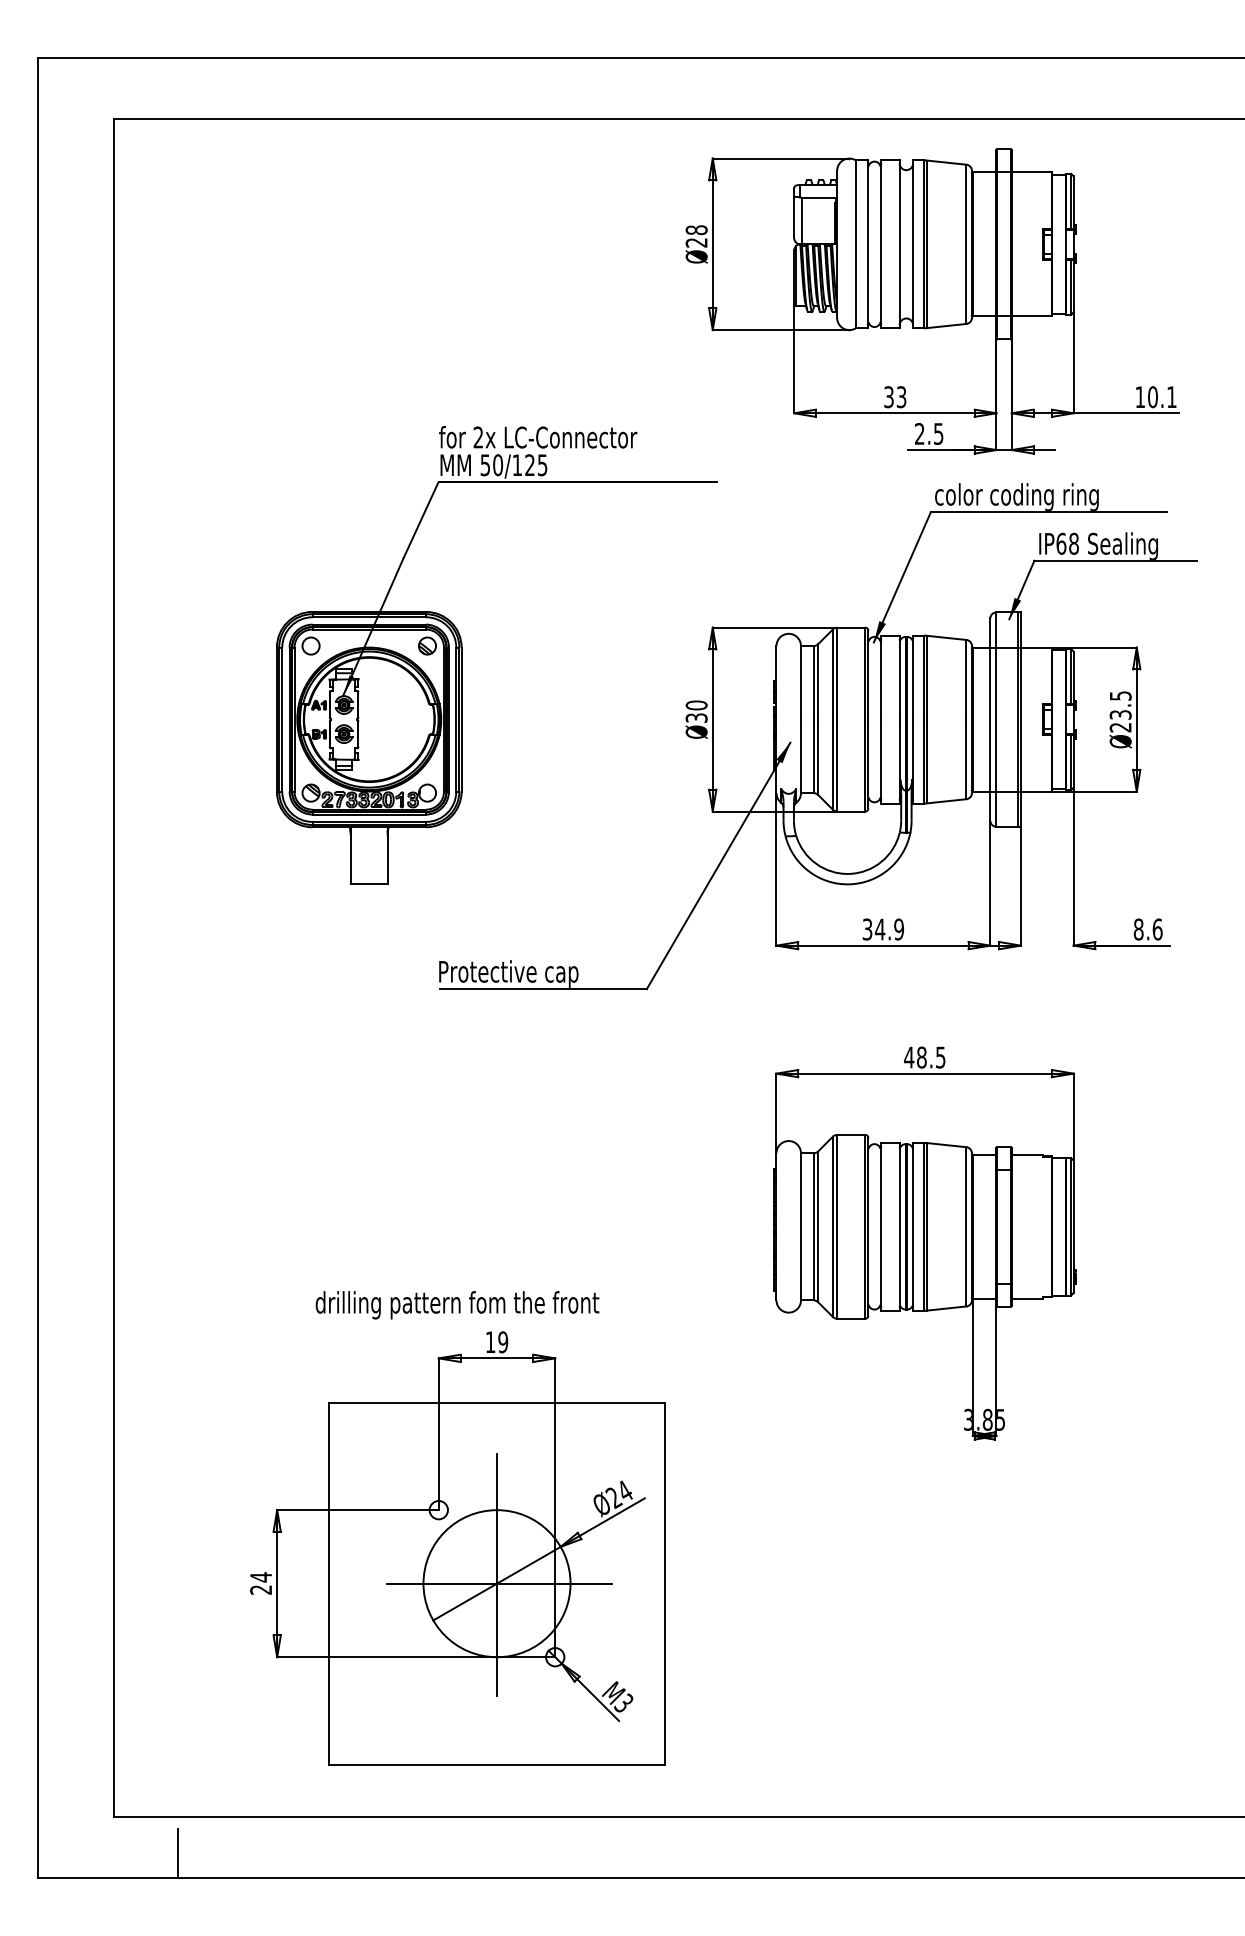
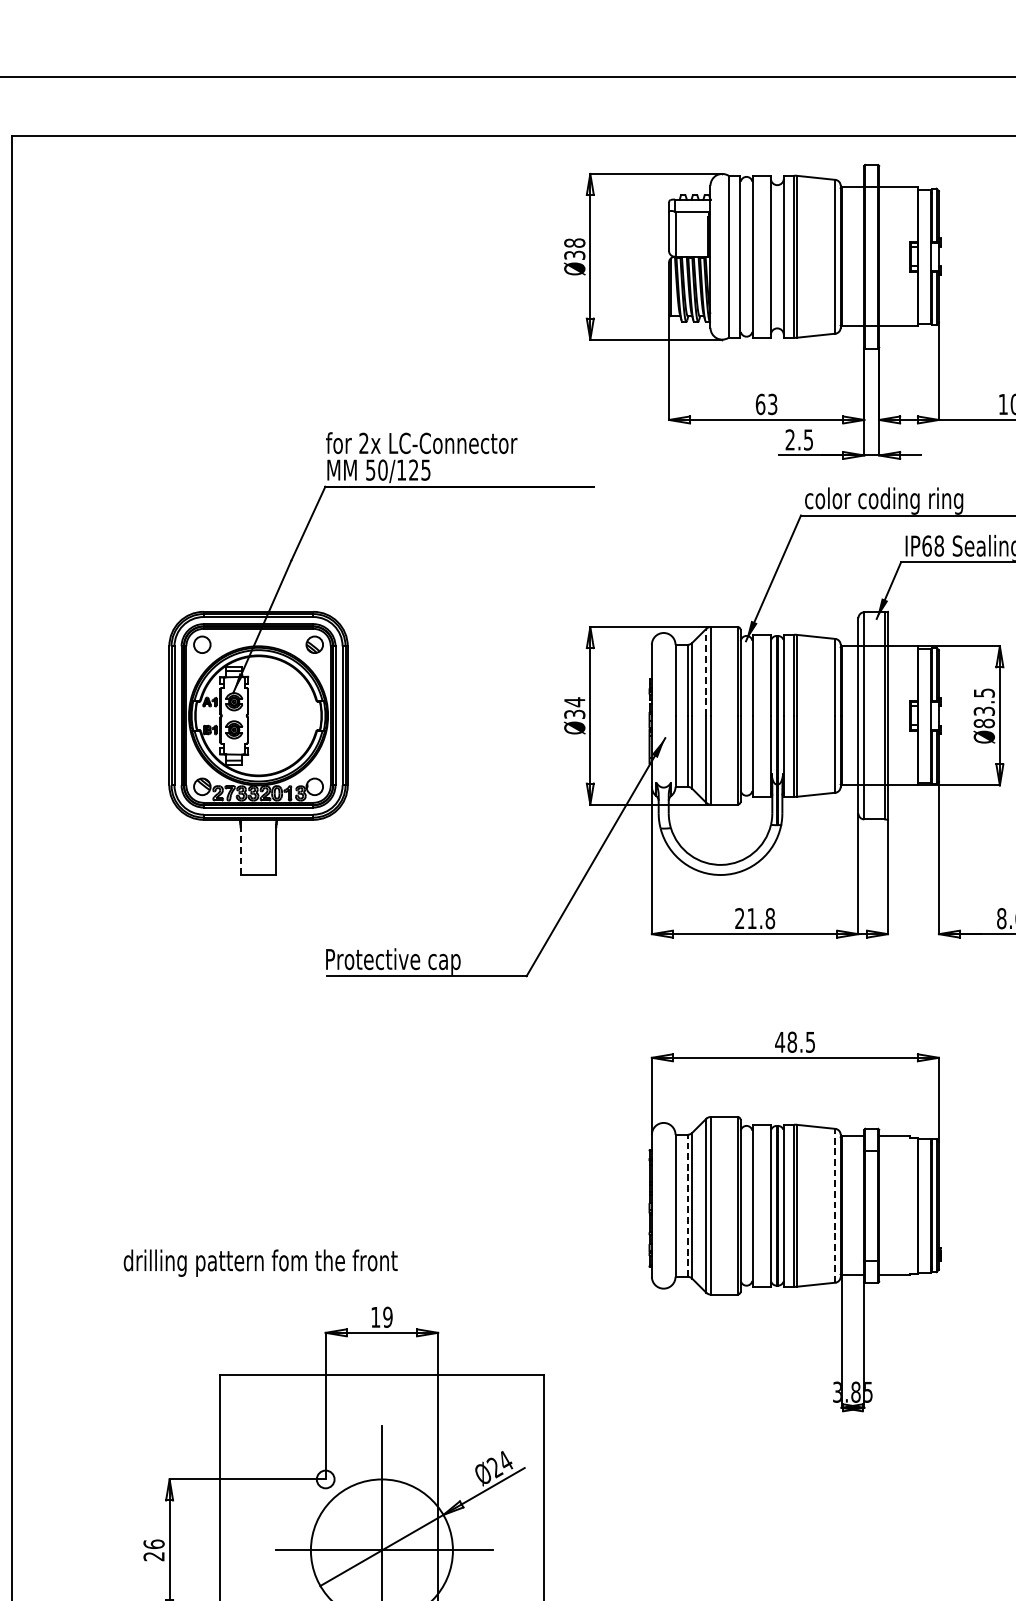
text: (696, 242) -> (574, 255), Ø28 -> Ø38
text: (889, 397) -> (761, 404), 33 -> 63
line: (832, 674) -> (705, 672), solid -> dashed
text: (696, 705) -> (574, 702), Ø30 -> Ø34
text: (1120, 727) -> (984, 723), Ø23.5 -> Ø83.5
line: (350, 858) -> (240, 850), solid -> dashed
text: (883, 929) -> (755, 918), 34.9 -> 21.8
line: (813, 1226) -> (687, 1205), solid -> dashed
line: (966, 1226) -> (835, 1205), solid -> dashed
text: (457, 1305) -> (260, 1263), moved
text: (261, 1577) -> (154, 1544), 24 -> 26

